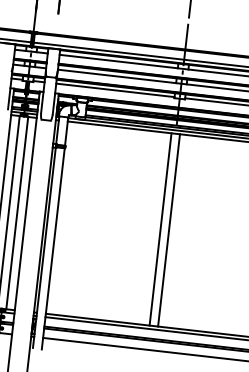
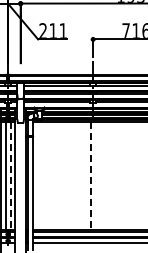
line: (17, 213) -> (10, 176), solid -> dashed
line: (169, 229) -> (95, 175), removed
line: (159, 230) -> (90, 176), solid -> dashed

